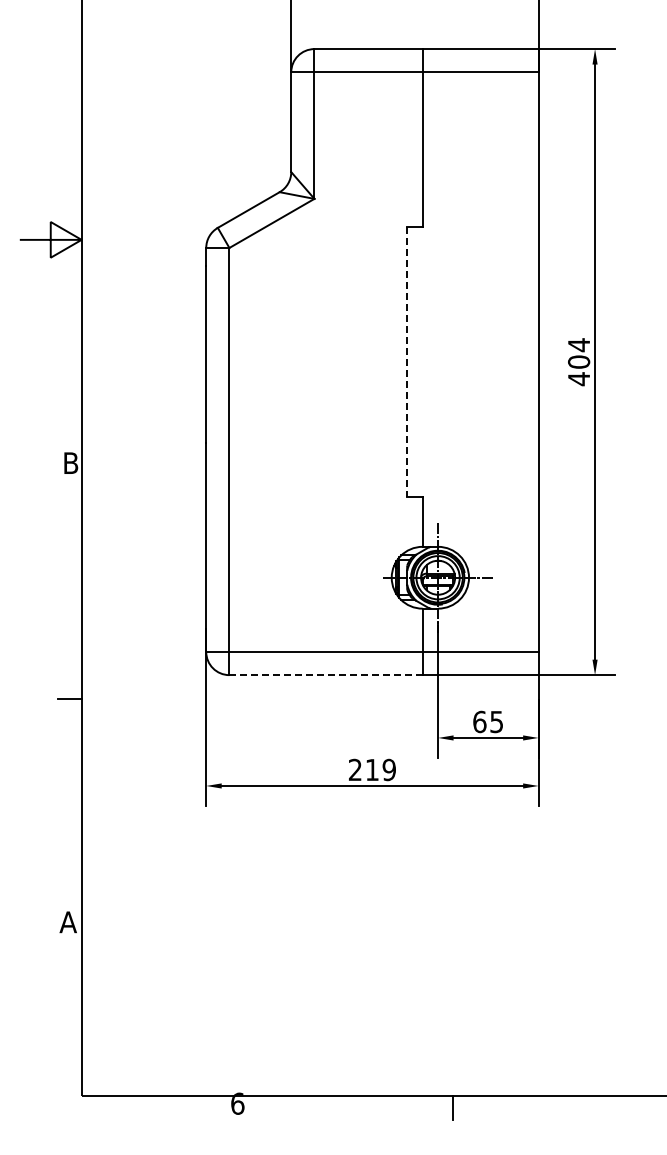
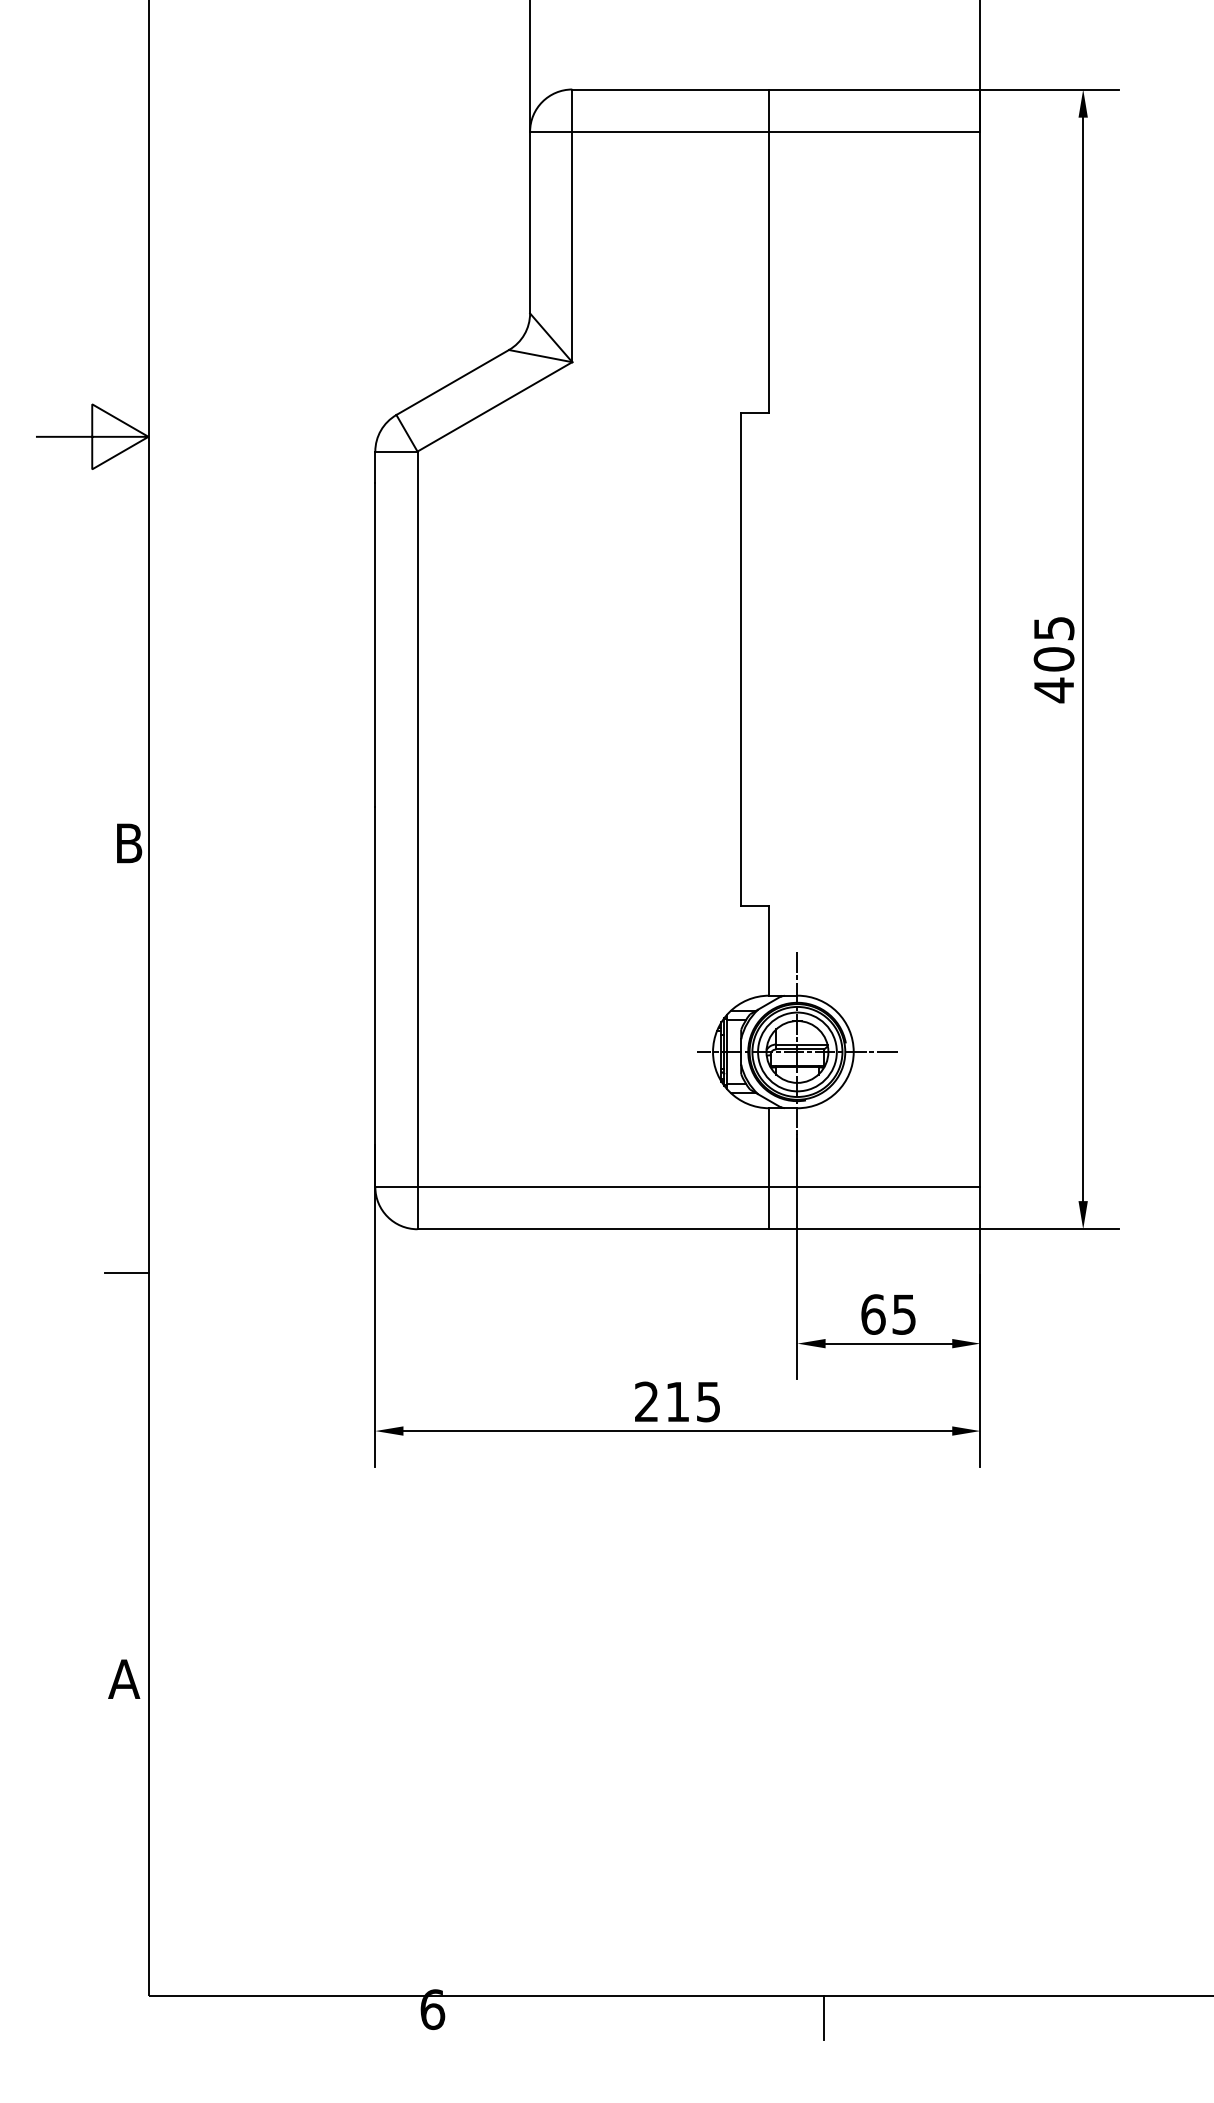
text: (579, 345) -> (1054, 629), 404 -> 405
line: (407, 362) -> (741, 660), dashed -> solid
line: (326, 675) -> (594, 1229), dashed -> solid
text: (388, 769) -> (707, 1401), 219 -> 215

